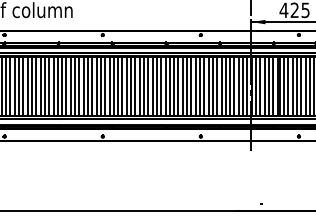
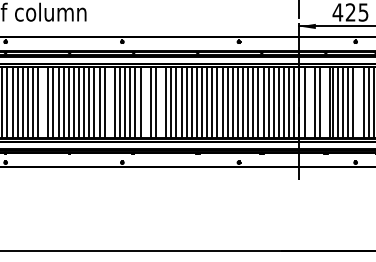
line: (36, 86) -> (43, 103), removed
line: (92, 86) -> (110, 103), removed
line: (122, 86) -> (145, 103), removed
line: (135, 86) -> (161, 103), removed
line: (260, 86) -> (309, 103), removed
line: (273, 86) -> (325, 103), removed
line: (301, 86) -> (358, 103), removed

